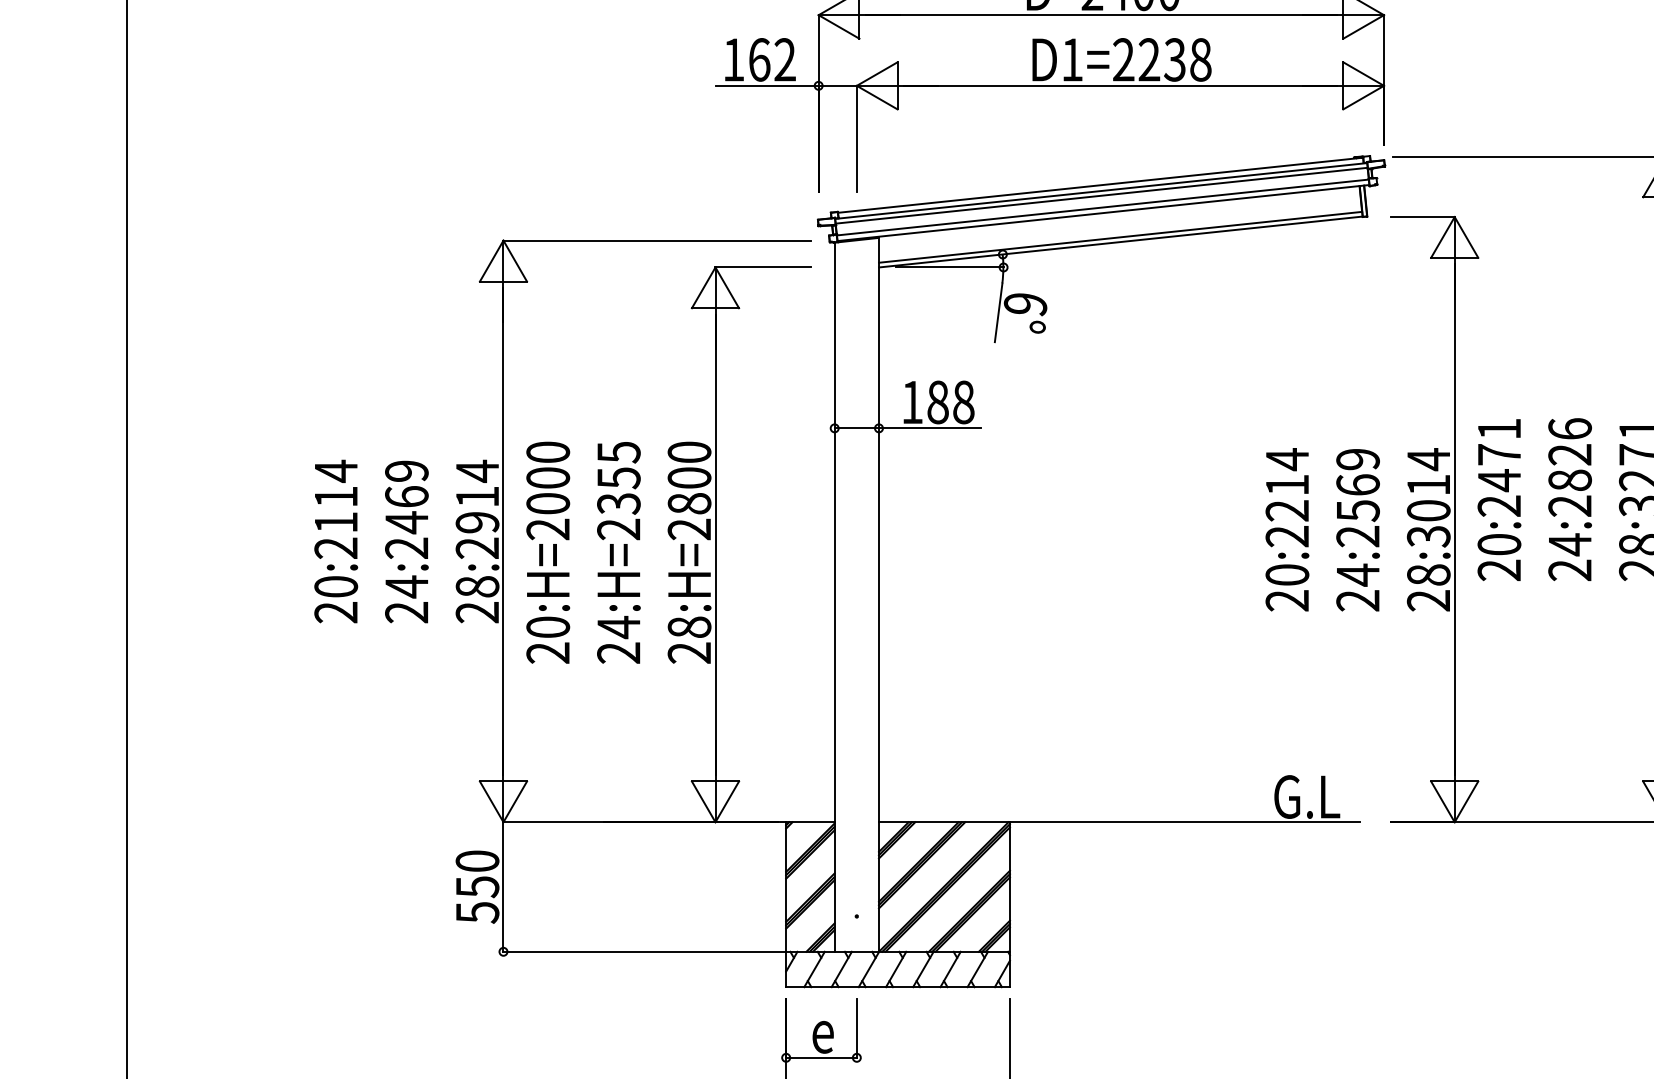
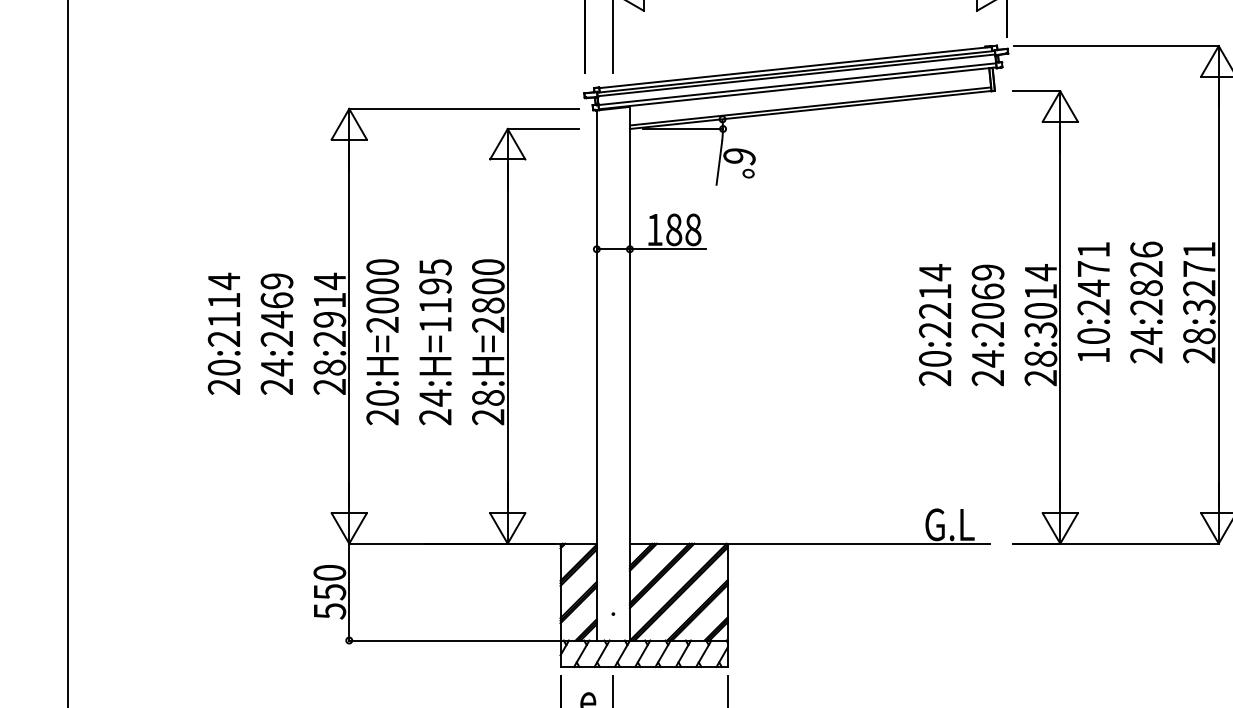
text: (618, 503) -> (435, 305), 24:H=2355 -> 24:H=1195
text: (1357, 511) -> (987, 311), 24:2569 -> 24:2069
text: (1498, 570) -> (1093, 355), 20:2471 -> 10:2471

